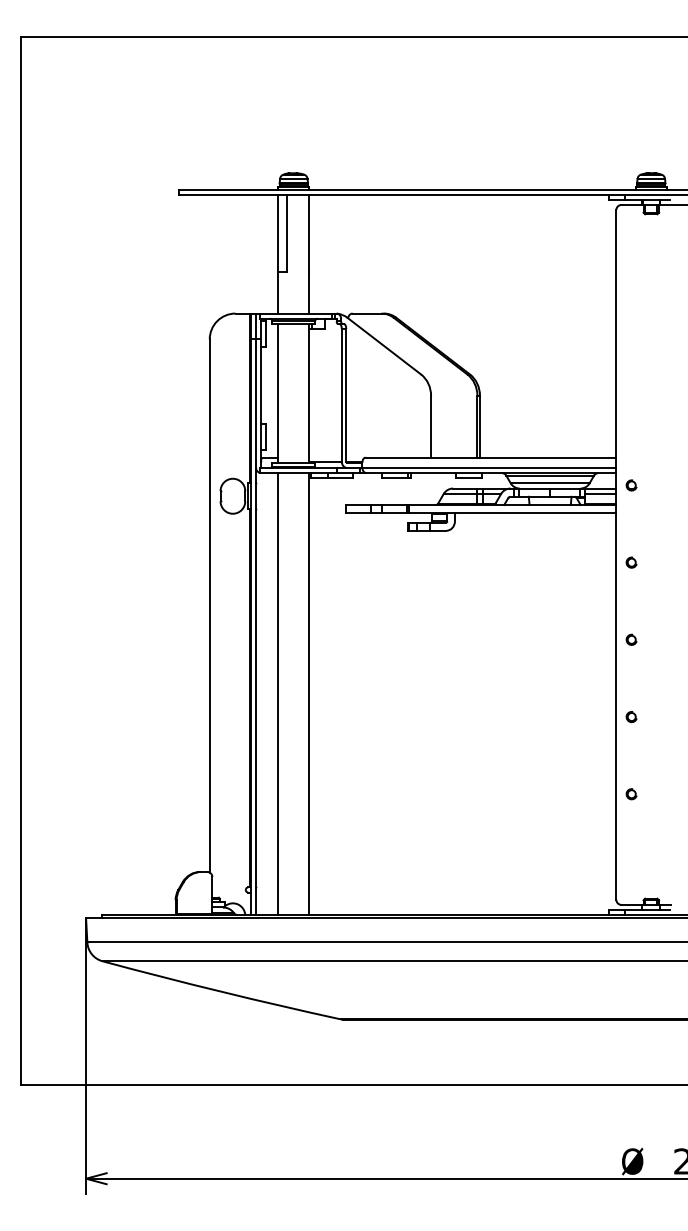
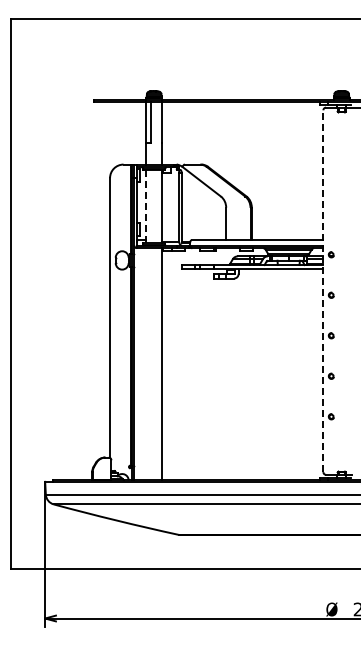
line: (279, 393) -> (146, 206), solid -> dashed
line: (616, 555) -> (323, 291), solid -> dashed
line: (279, 694) -> (146, 364), removed

